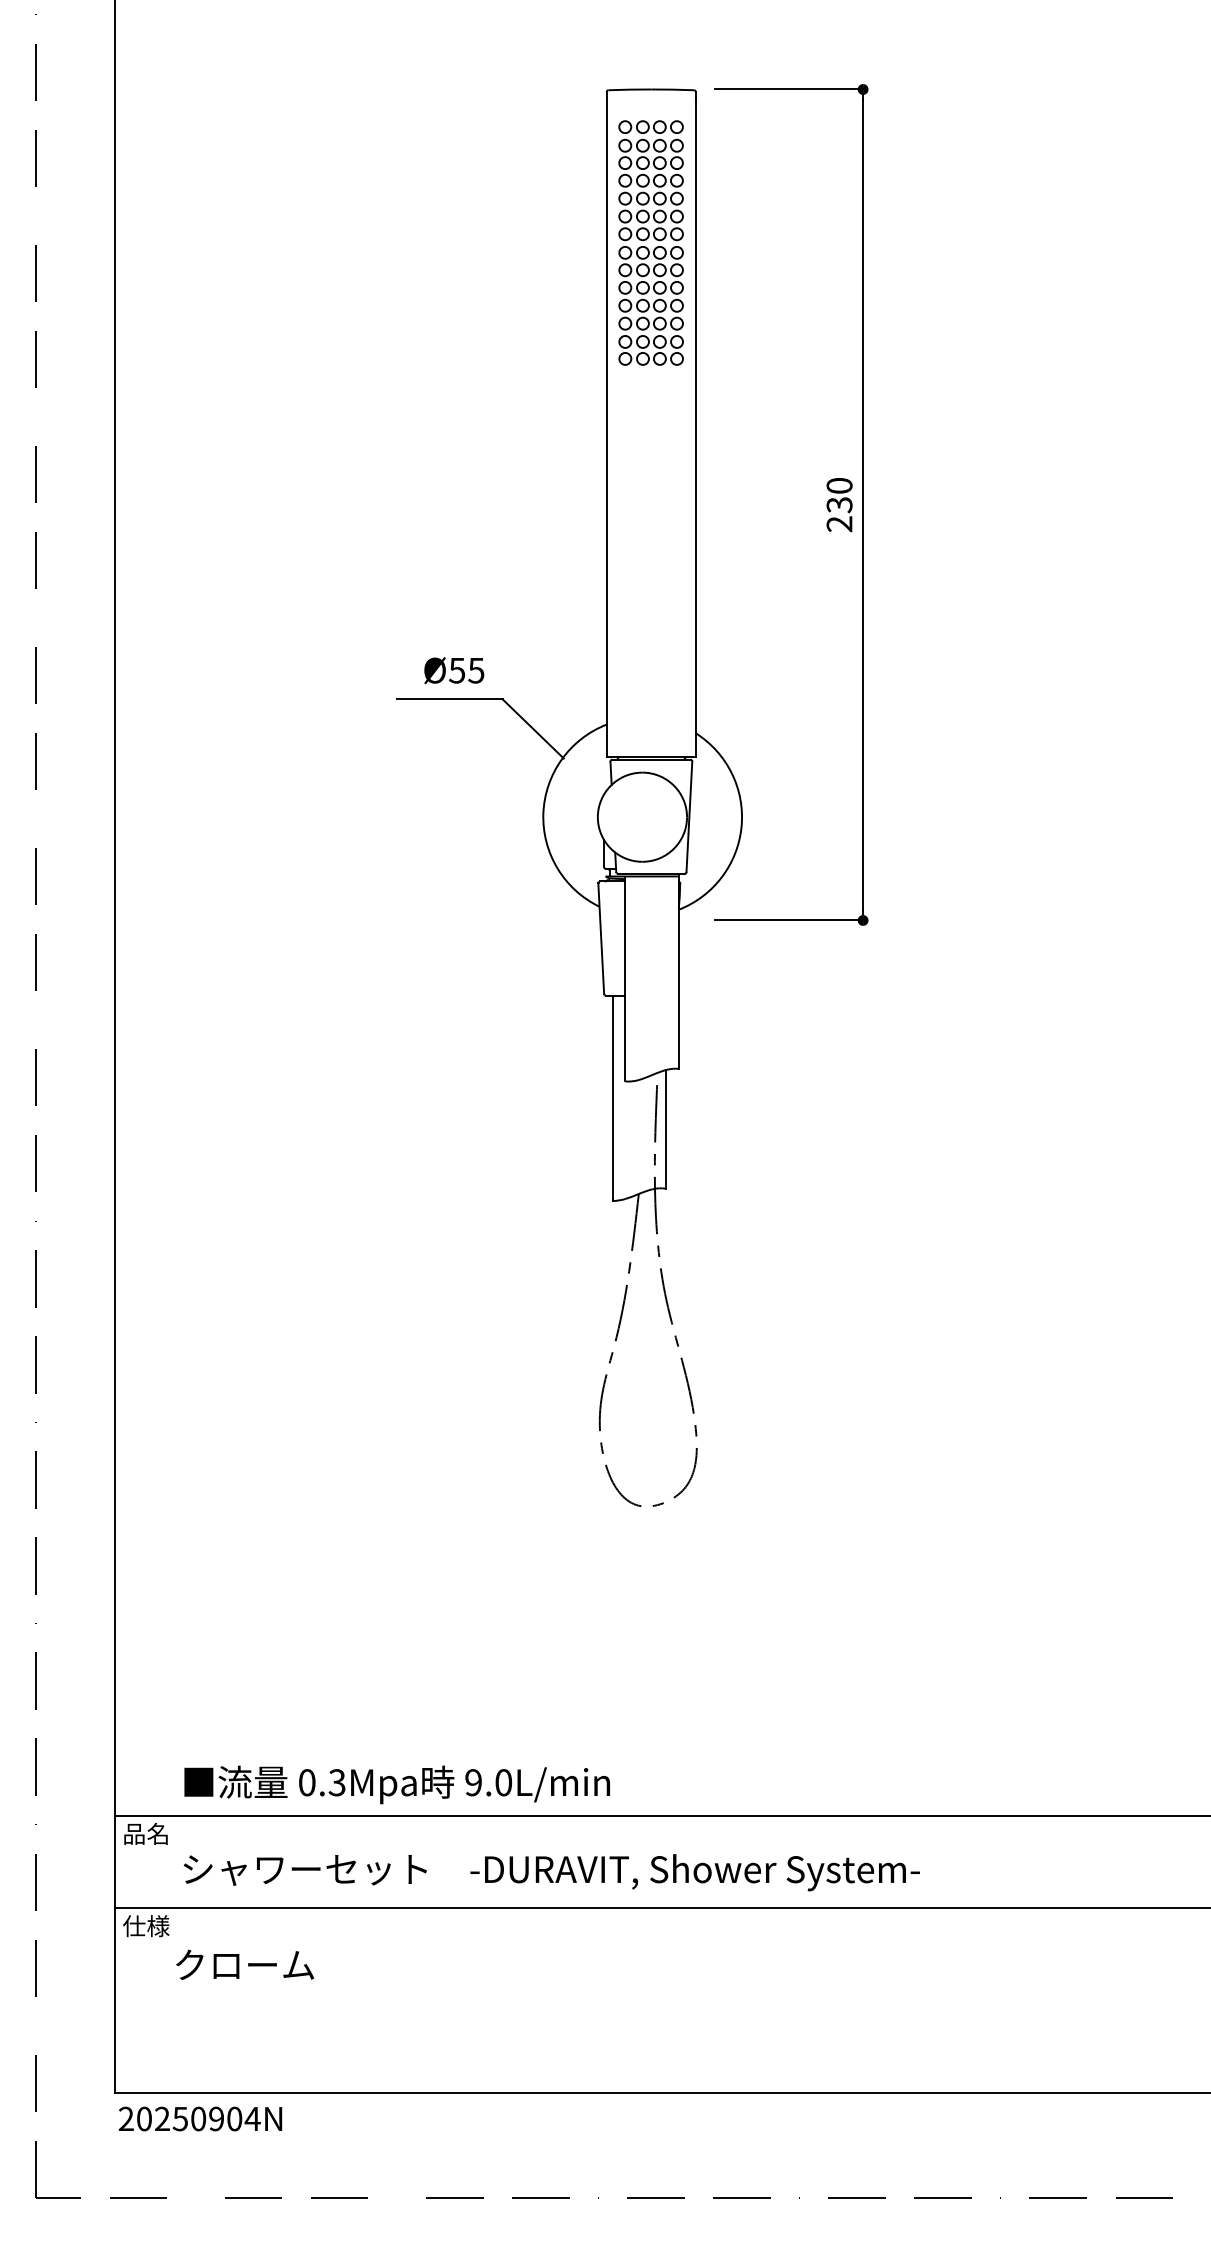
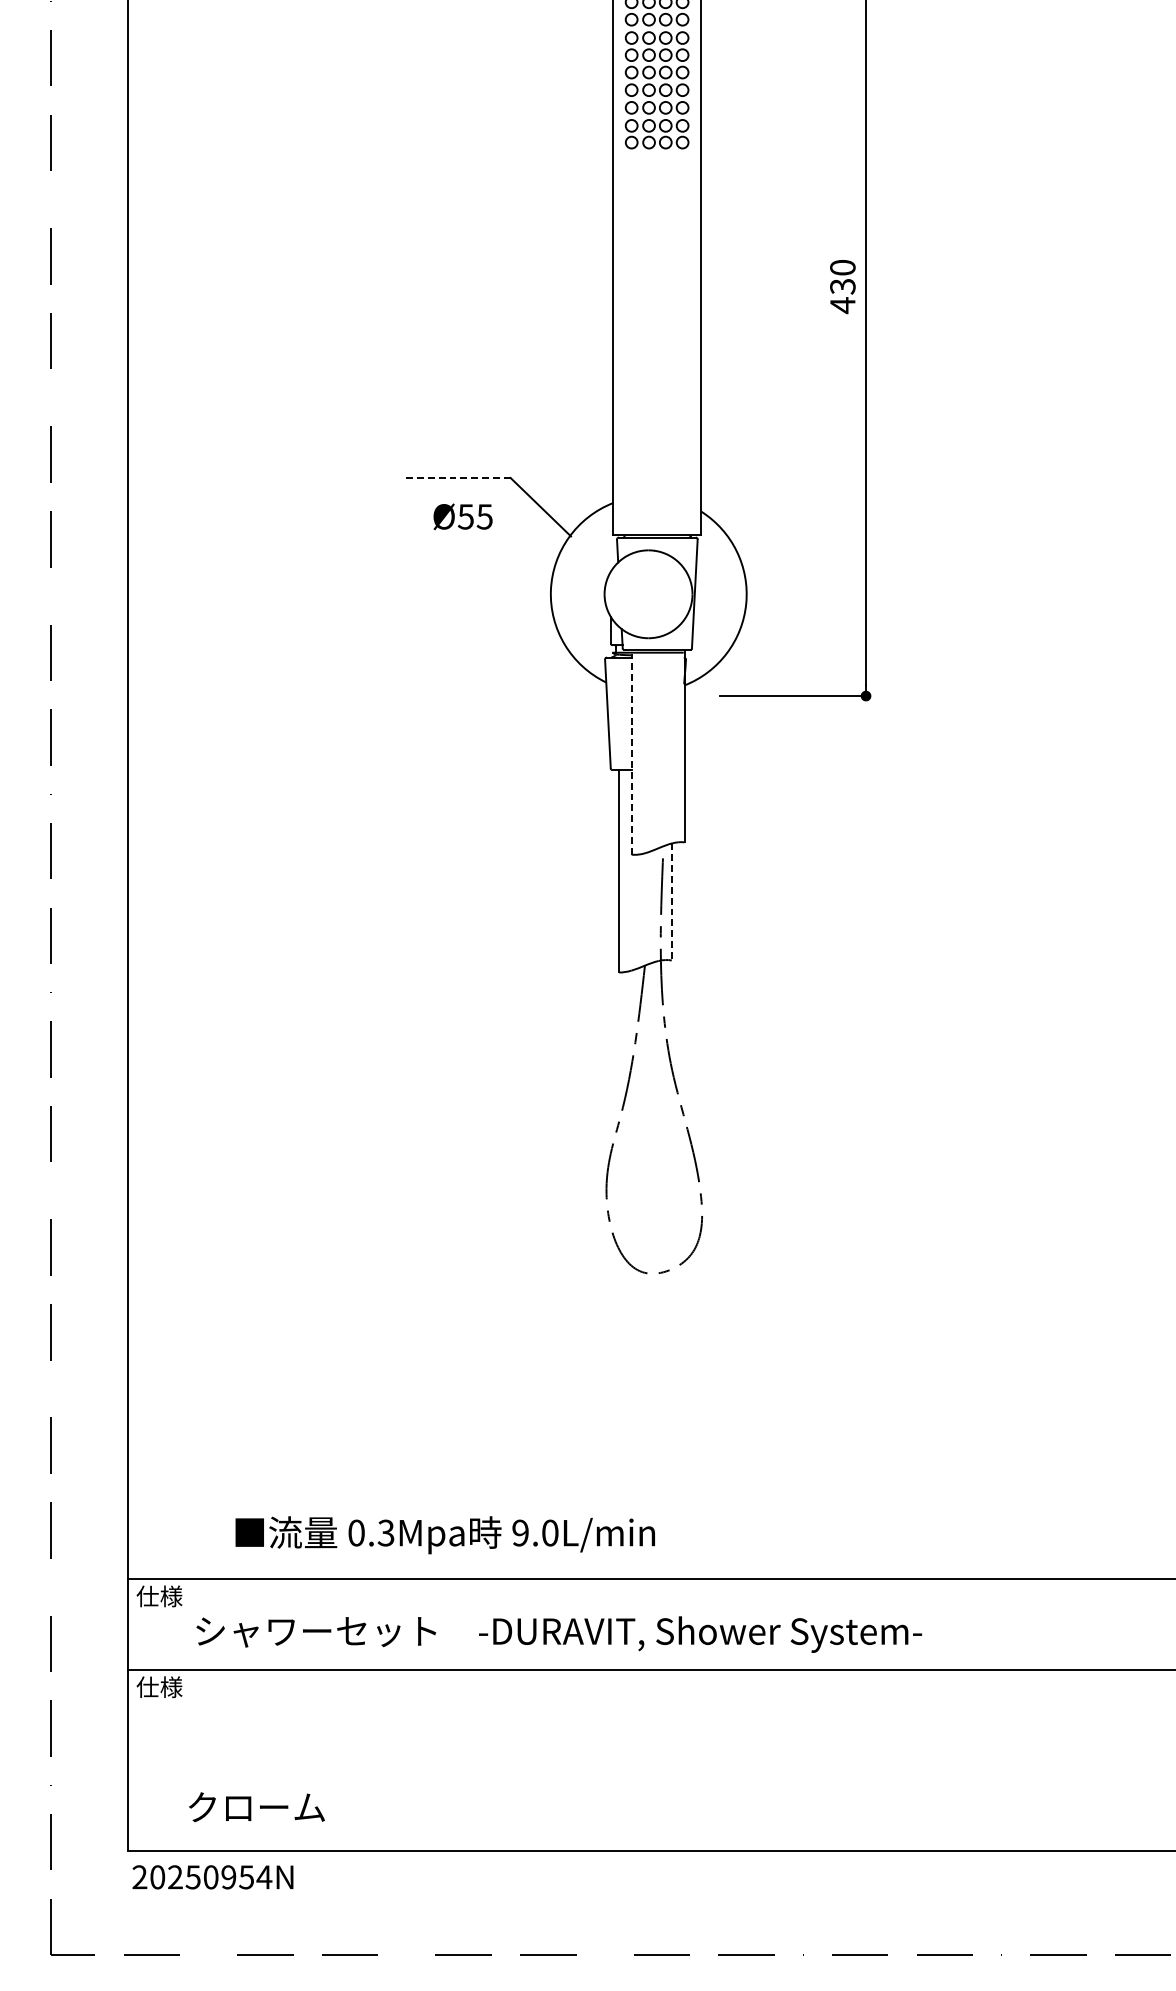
text: (839, 523) -> (842, 304), 230 -> 430
text: (454, 670) -> (463, 516), moved
line: (449, 699) -> (458, 478), solid -> dashed
line: (625, 978) -> (631, 753), solid -> dashed
line: (666, 1129) -> (672, 902), solid -> dashed
text: (396, 1784) -> (444, 1534), moved
text: (146, 1833) -> (159, 1595), 品名 -> 仕様
text: (245, 1964) -> (257, 1806), moved
text: (234, 2118) -> (246, 1876), 20250904N -> 20250954N

